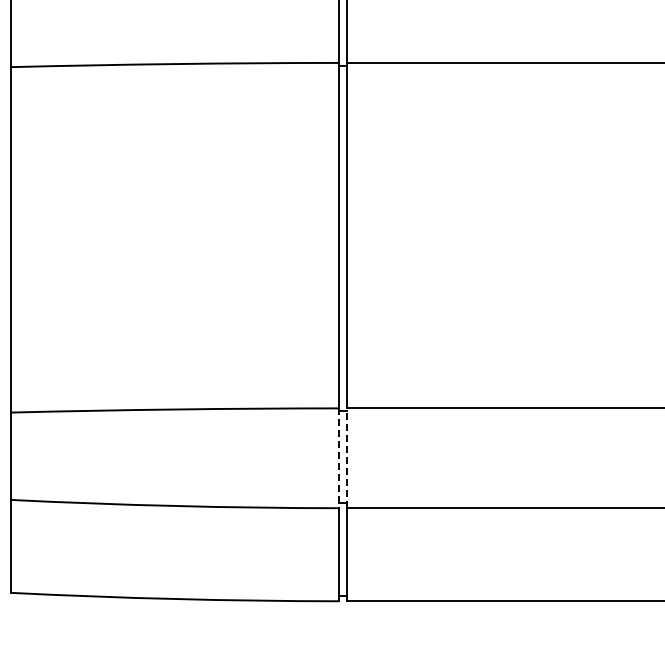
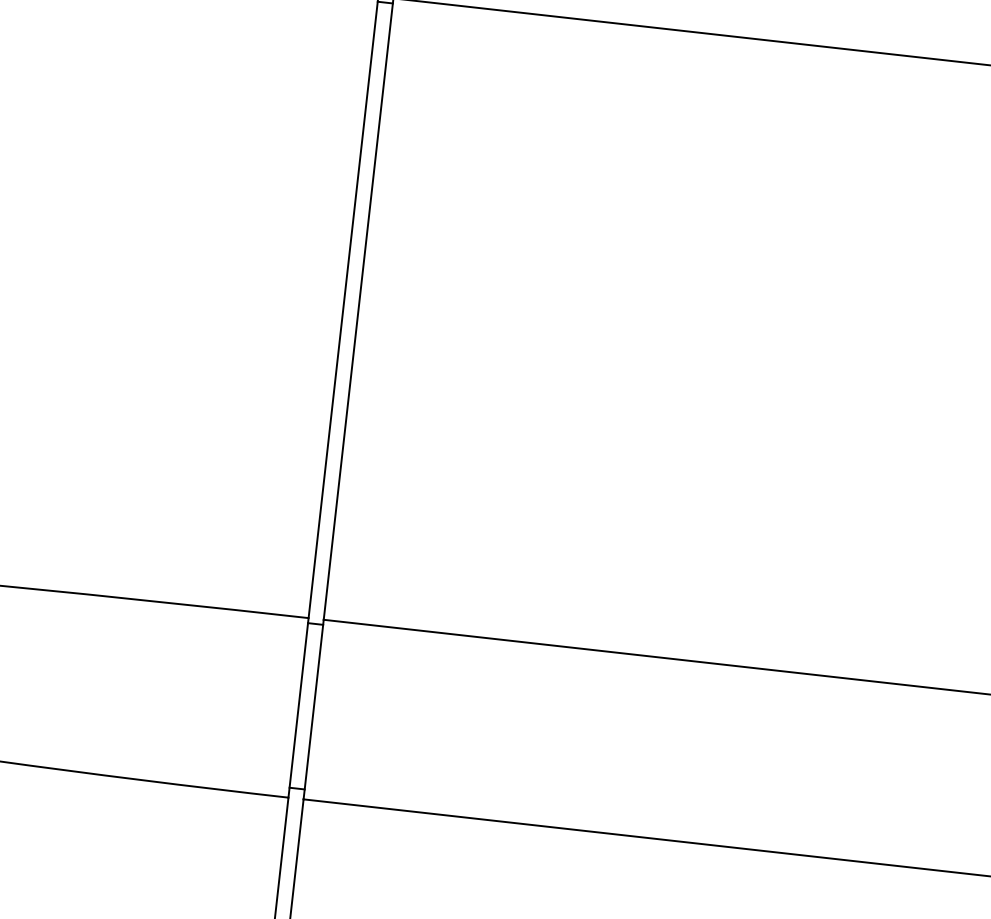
line: (338, 458) -> (297, 708), dashed -> solid
line: (347, 458) -> (313, 709), dashed -> solid

